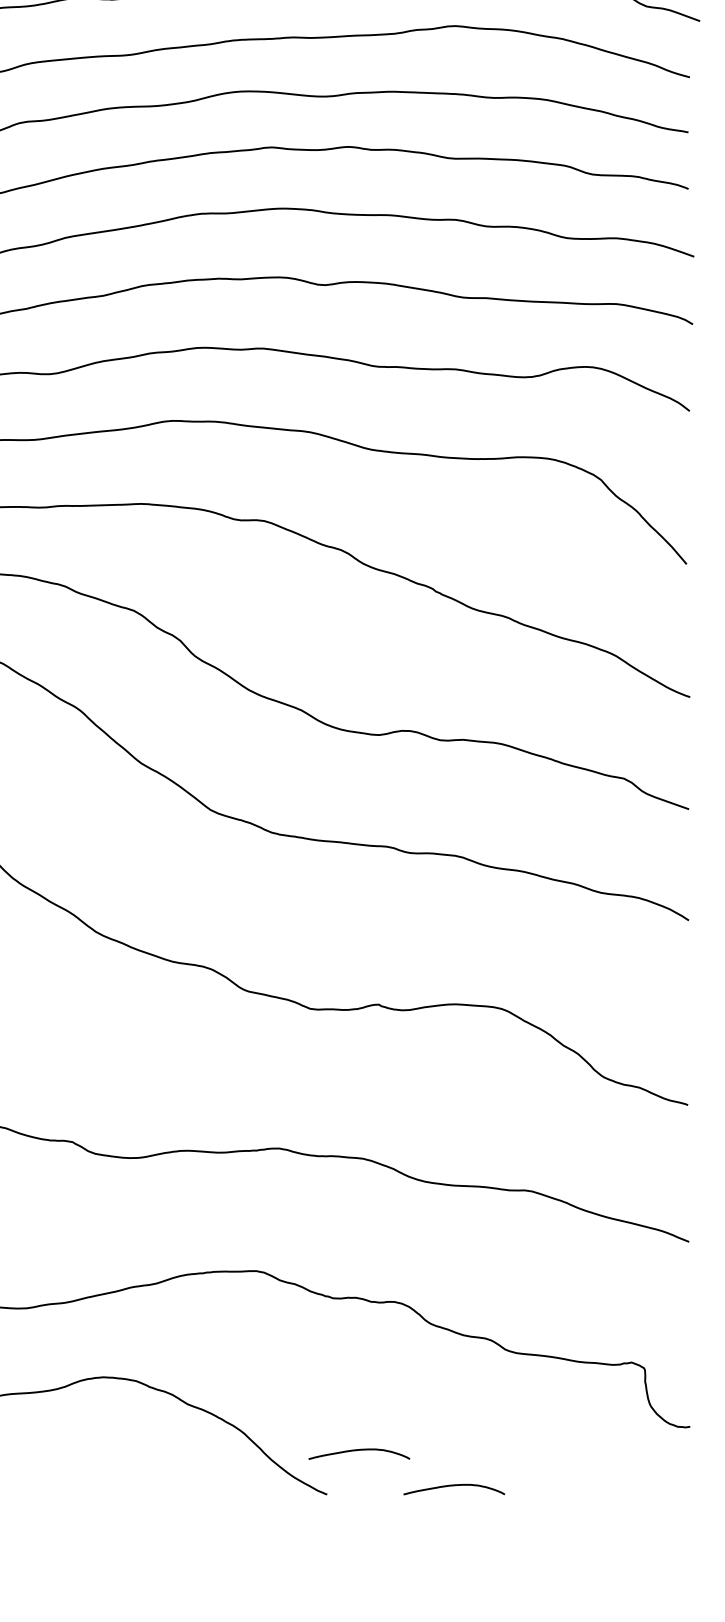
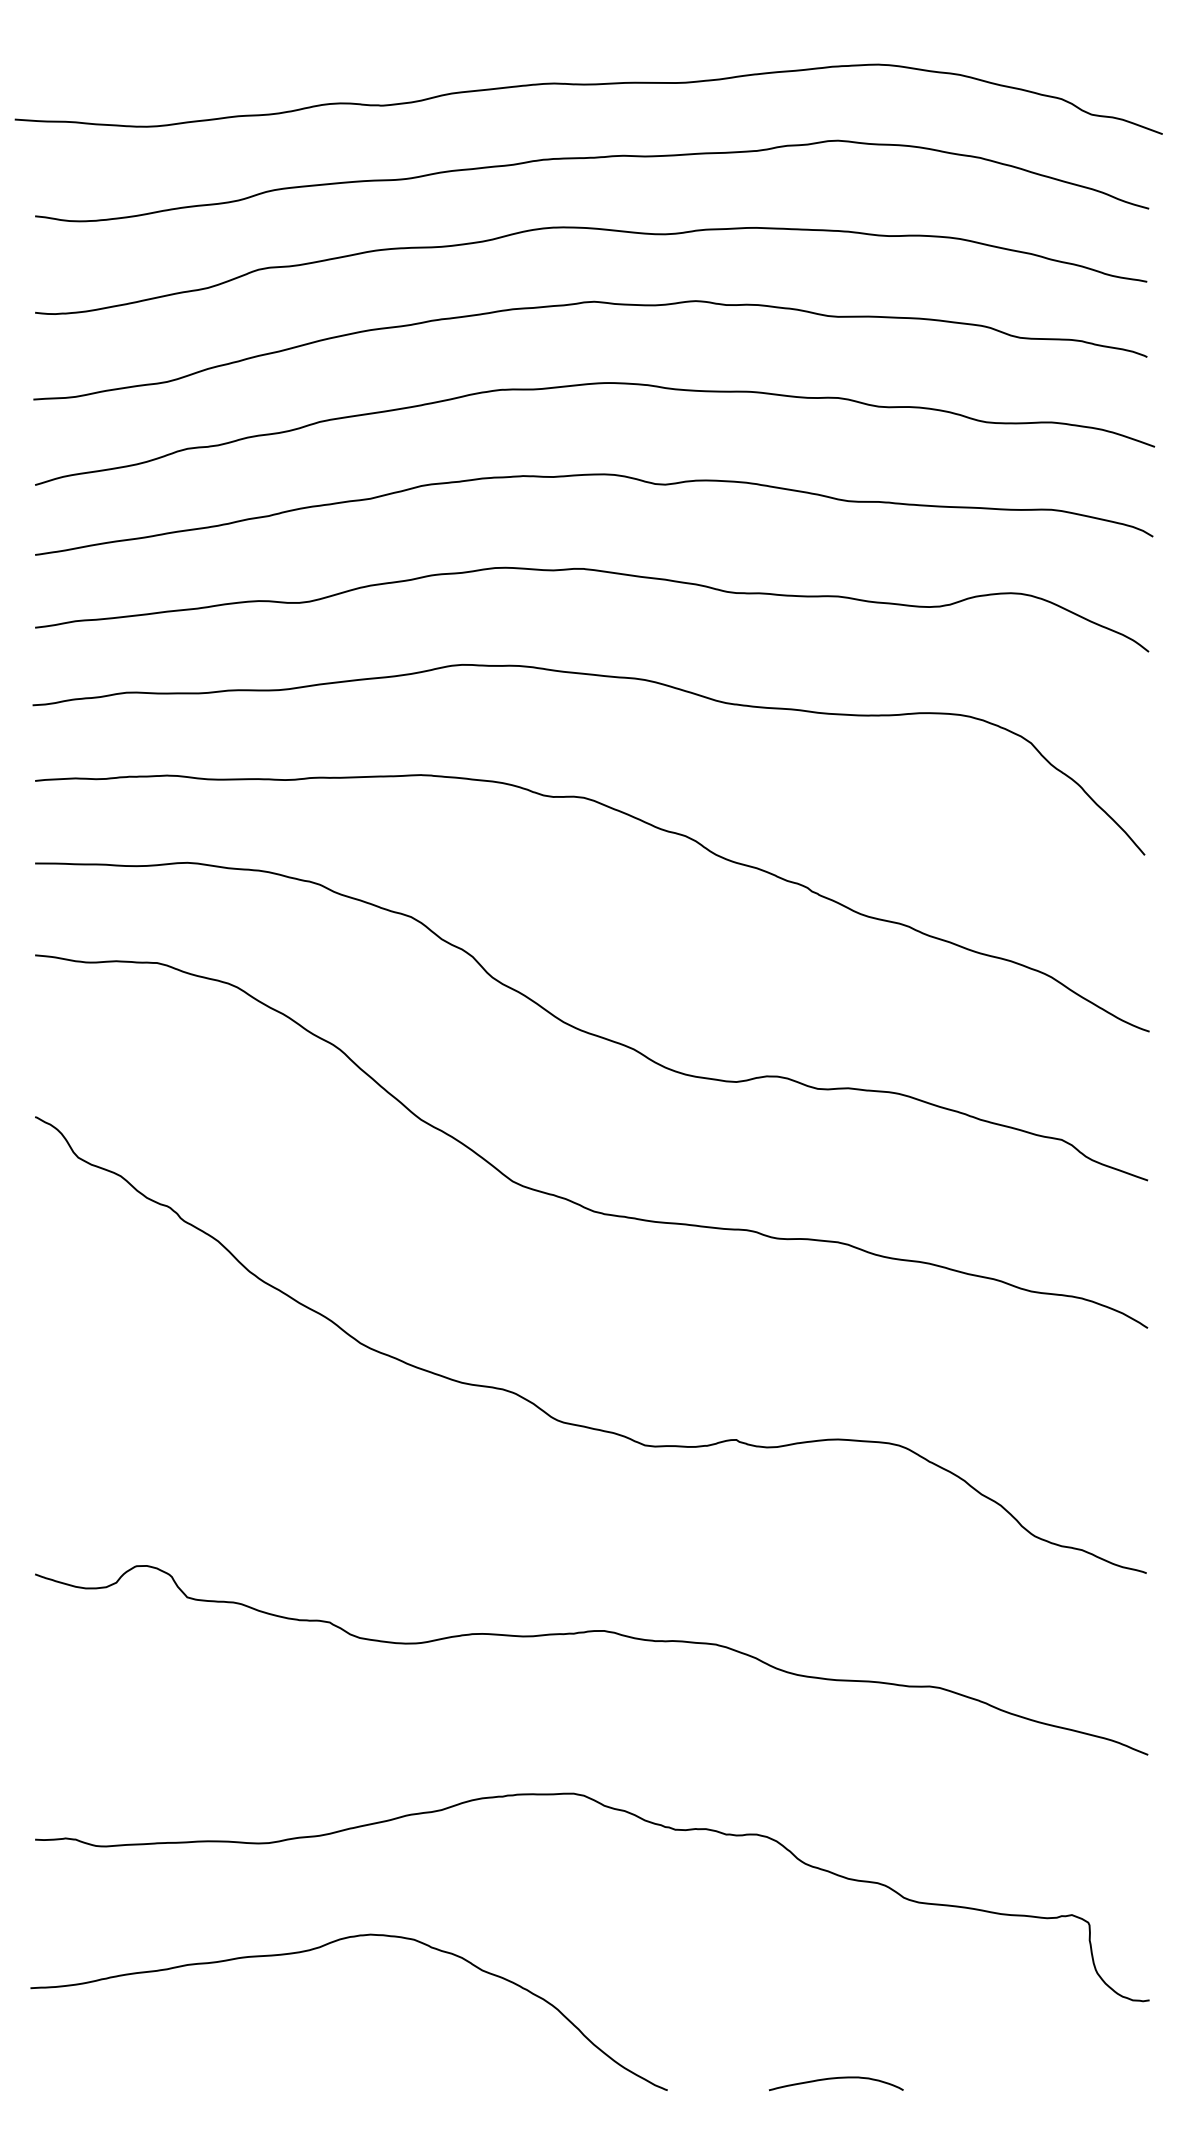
curve: (358, 1450) -> (708, 2032), removed

